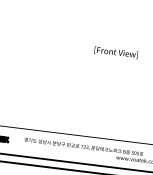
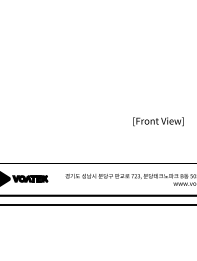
text: (116, 52) -> (158, 121), moved

